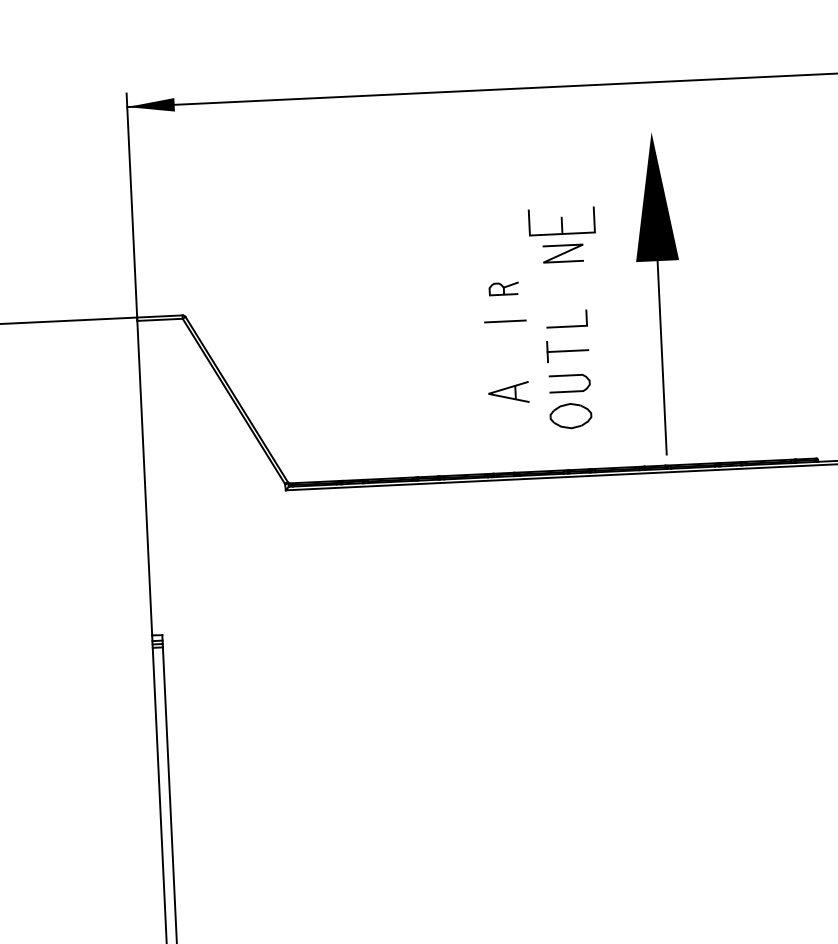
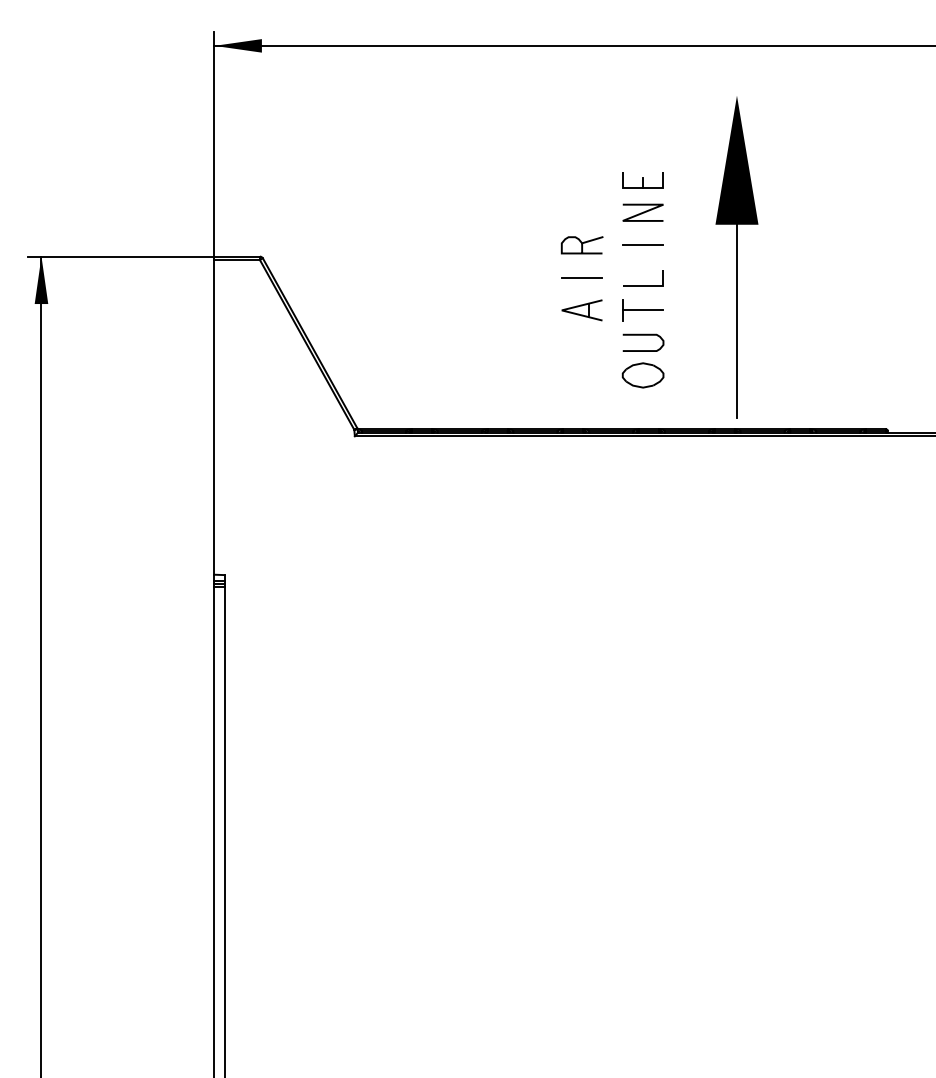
part: (561, 221) -> (642, 180), size x0.62
line: (564, 285) -> (642, 244), added
part: (503, 289) -> (581, 245), size x1.43
part: (508, 393) -> (581, 310), moved

